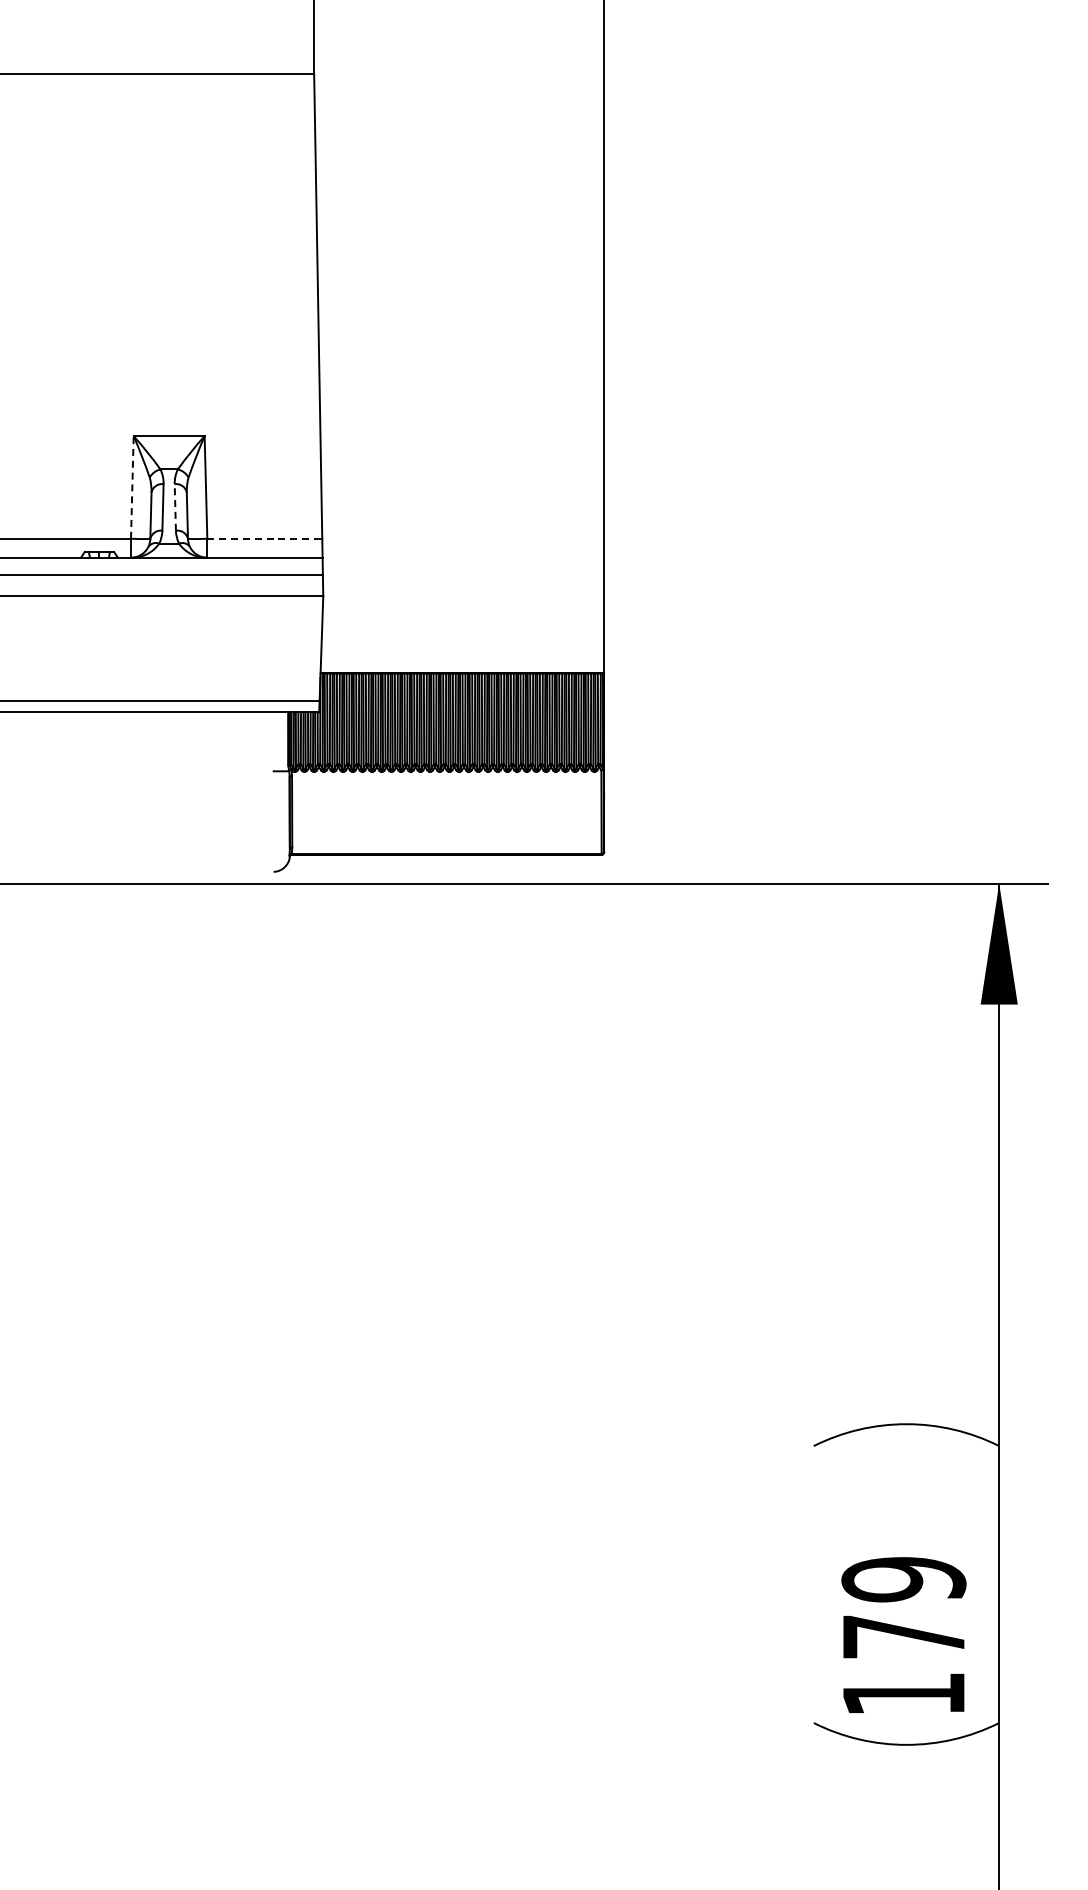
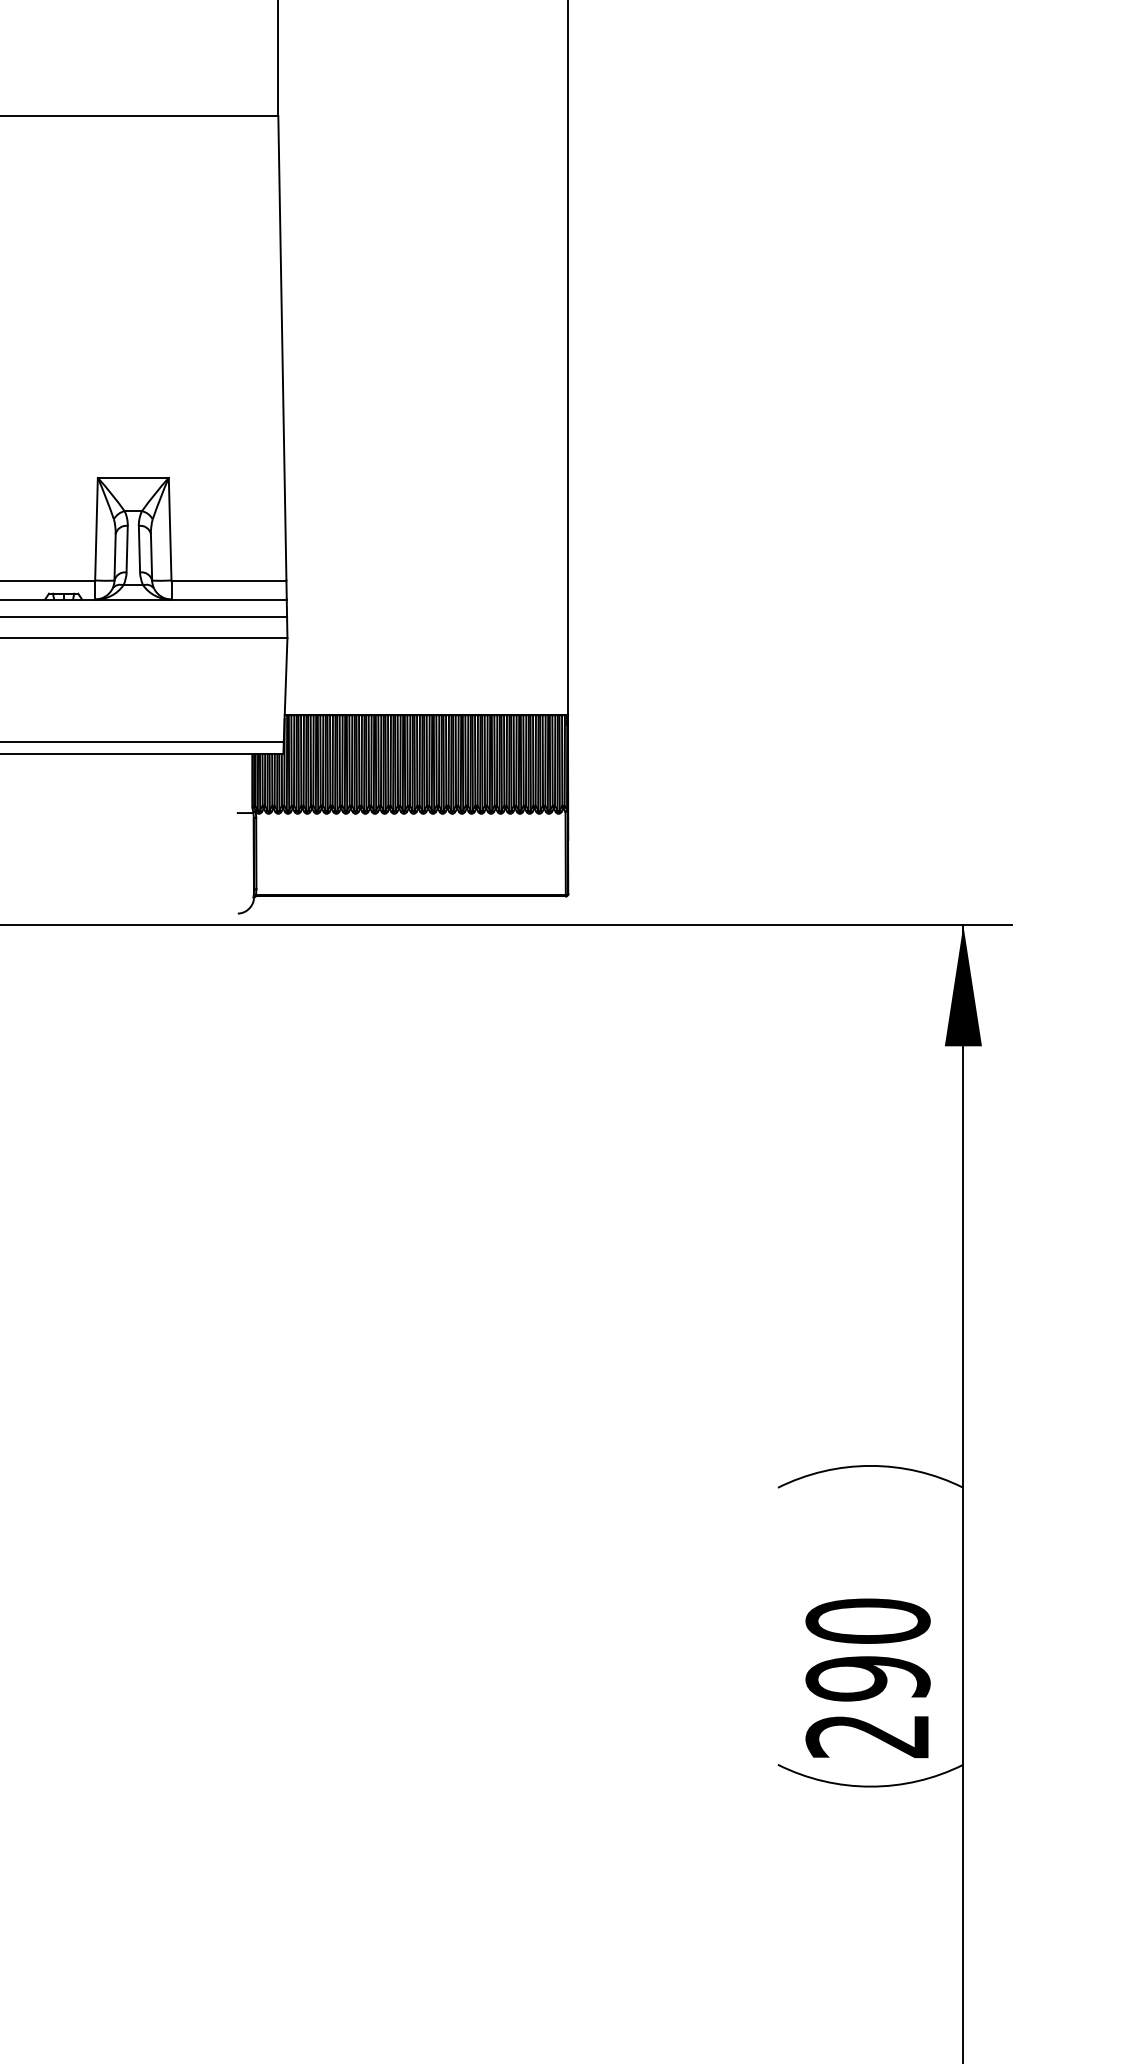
line: (132, 486) -> (96, 528), dashed -> solid
line: (175, 506) -> (139, 548), dashed -> solid
line: (265, 538) -> (229, 580), dashed -> solid
text: (903, 1636) -> (867, 1678), 179 -> 290

